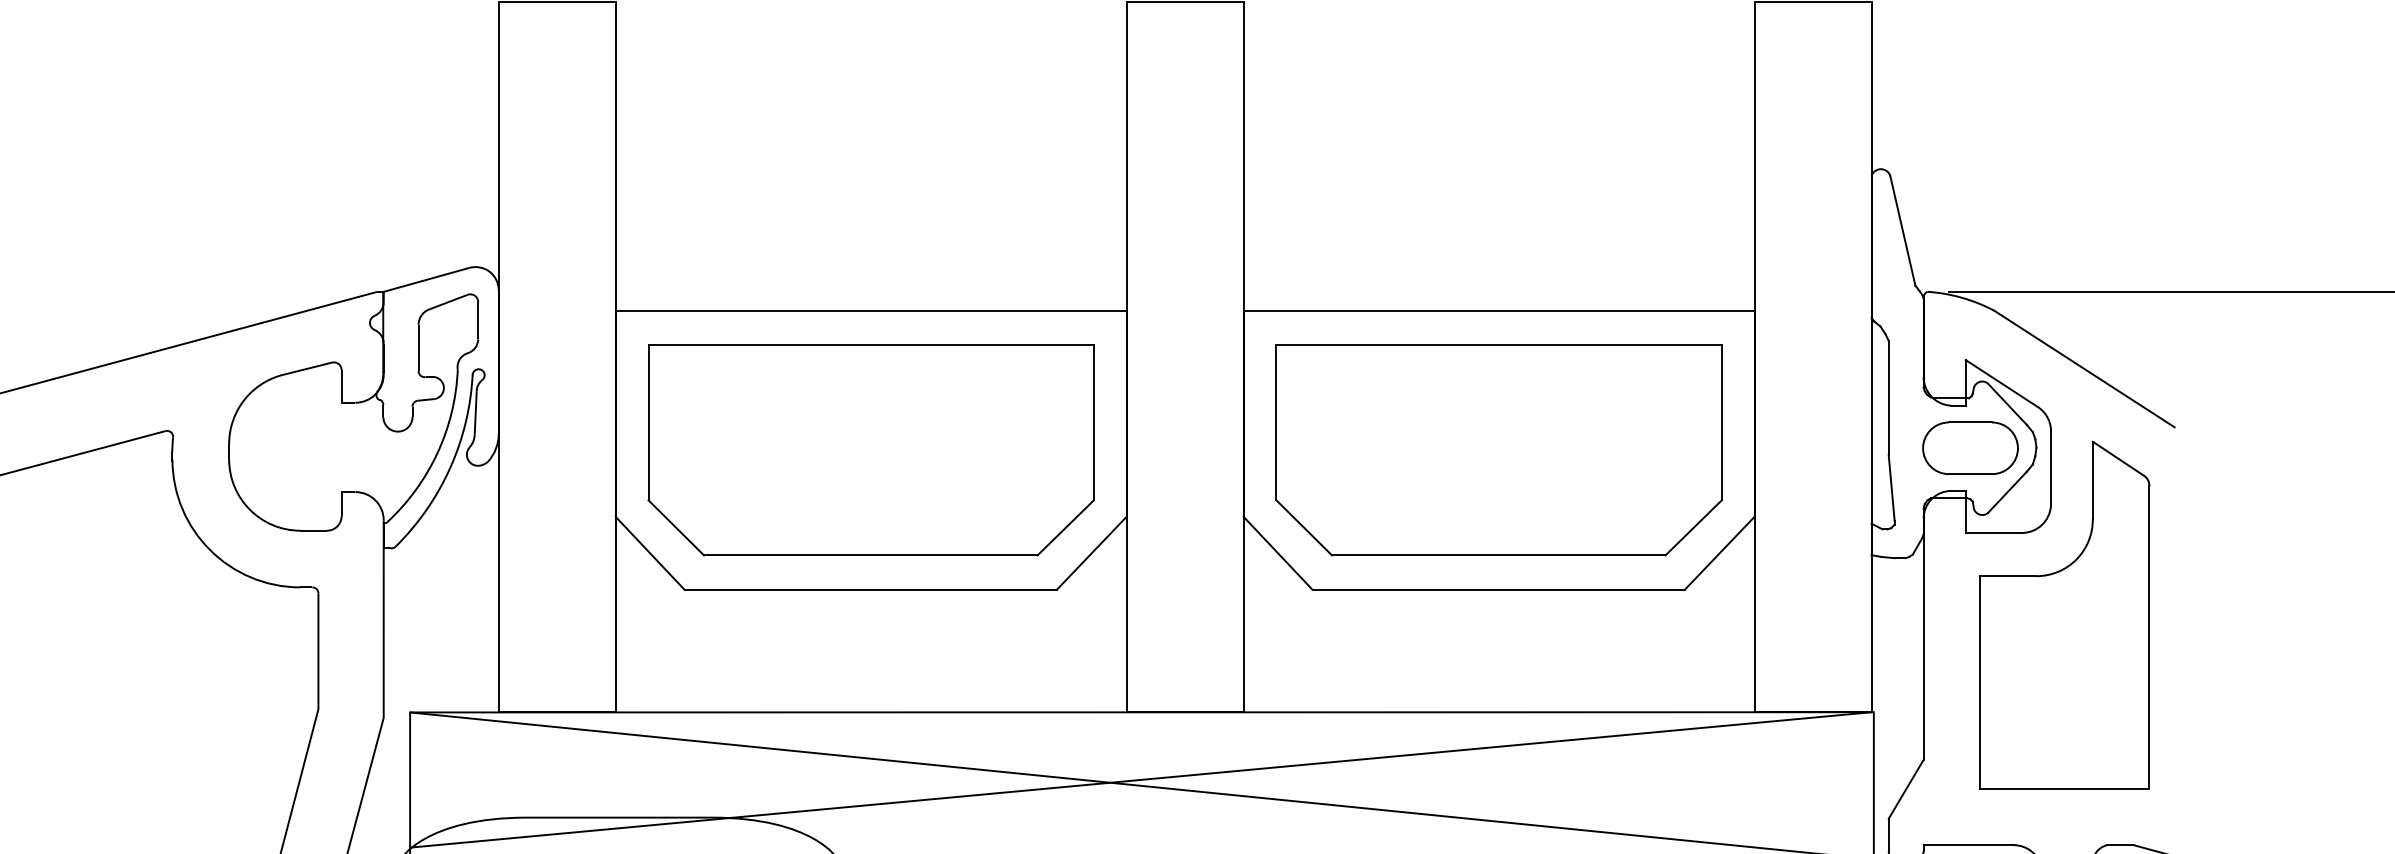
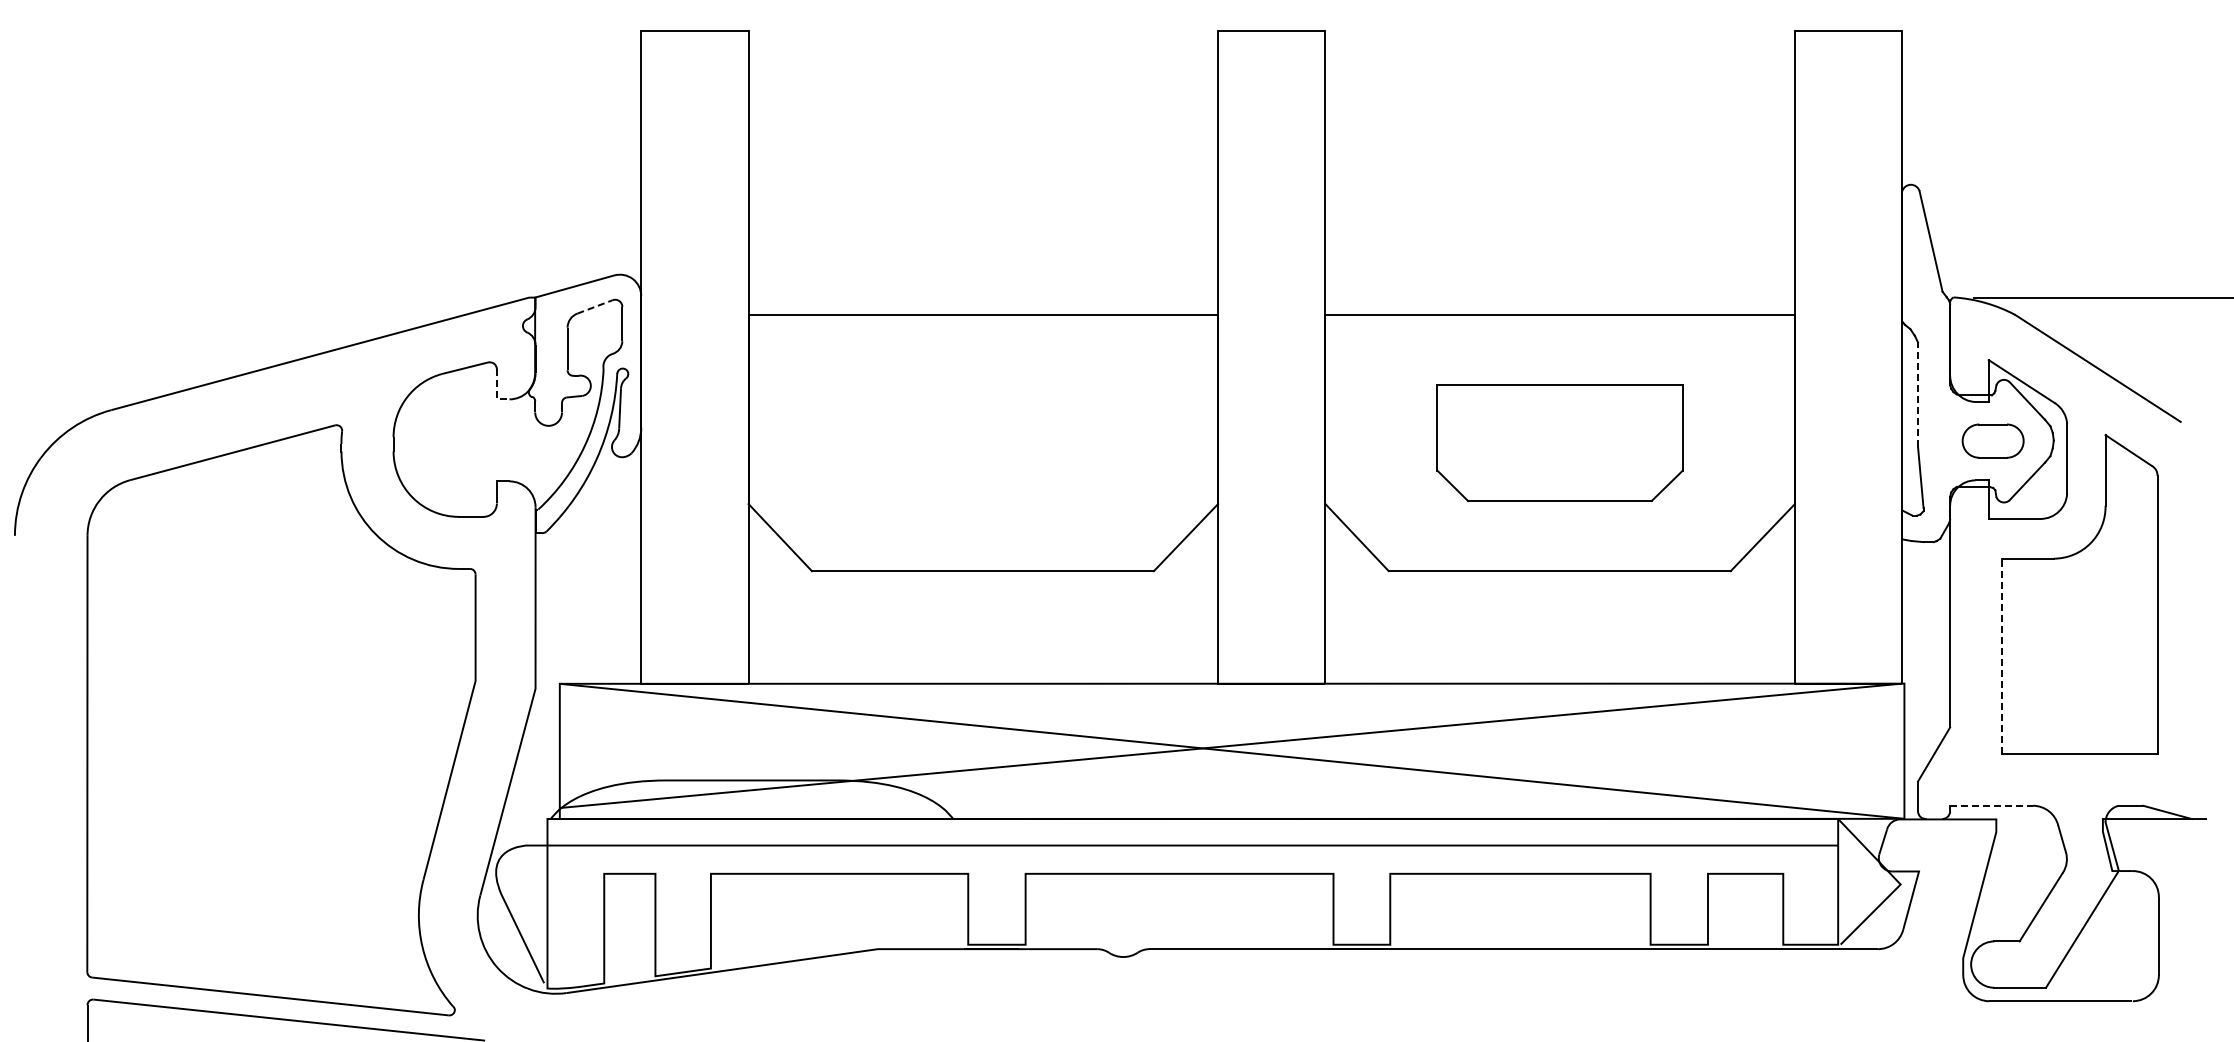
line: (448, 301) -> (595, 306), solid -> dashed
line: (341, 394) -> (496, 391), solid -> dashed
line: (1889, 397) -> (1918, 394), solid -> dashed
part: (1969, 447) -> (1992, 440), size x0.7
part: (870, 449) -> (982, 442), removed
part: (1498, 449) -> (1559, 442), size x0.6
line: (1979, 682) -> (2001, 656), solid -> dashed
line: (1969, 844) -> (1992, 805), solid -> dashed

